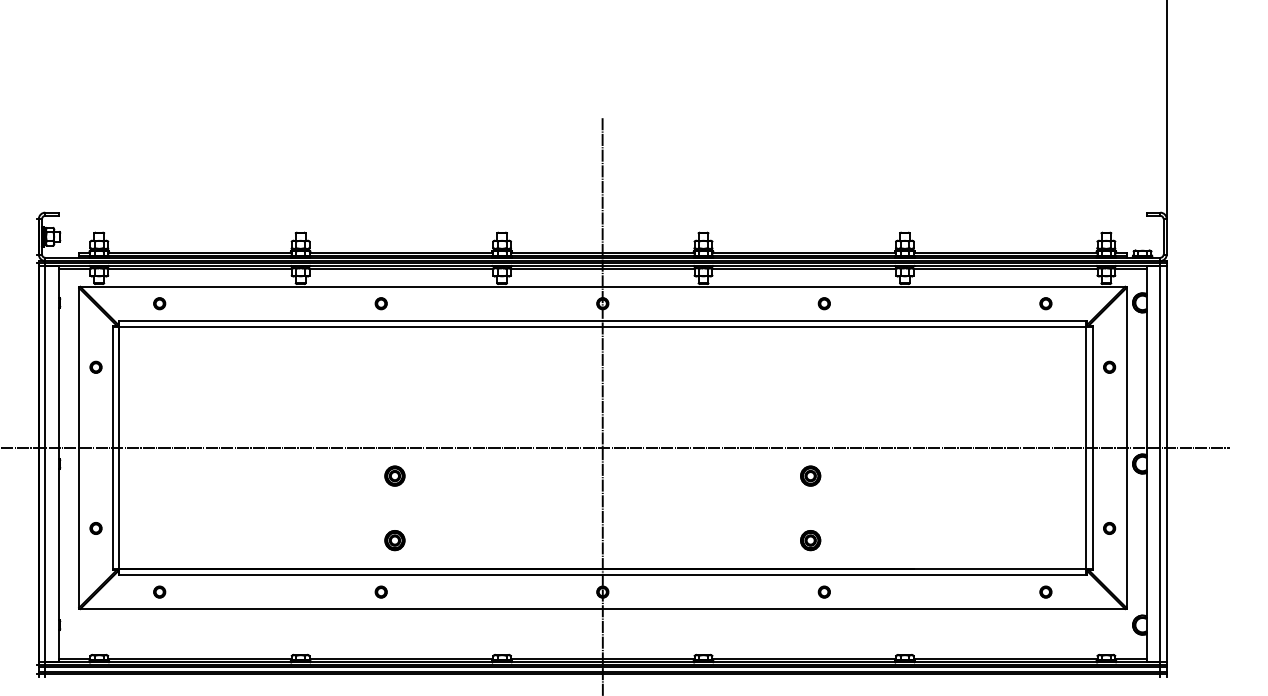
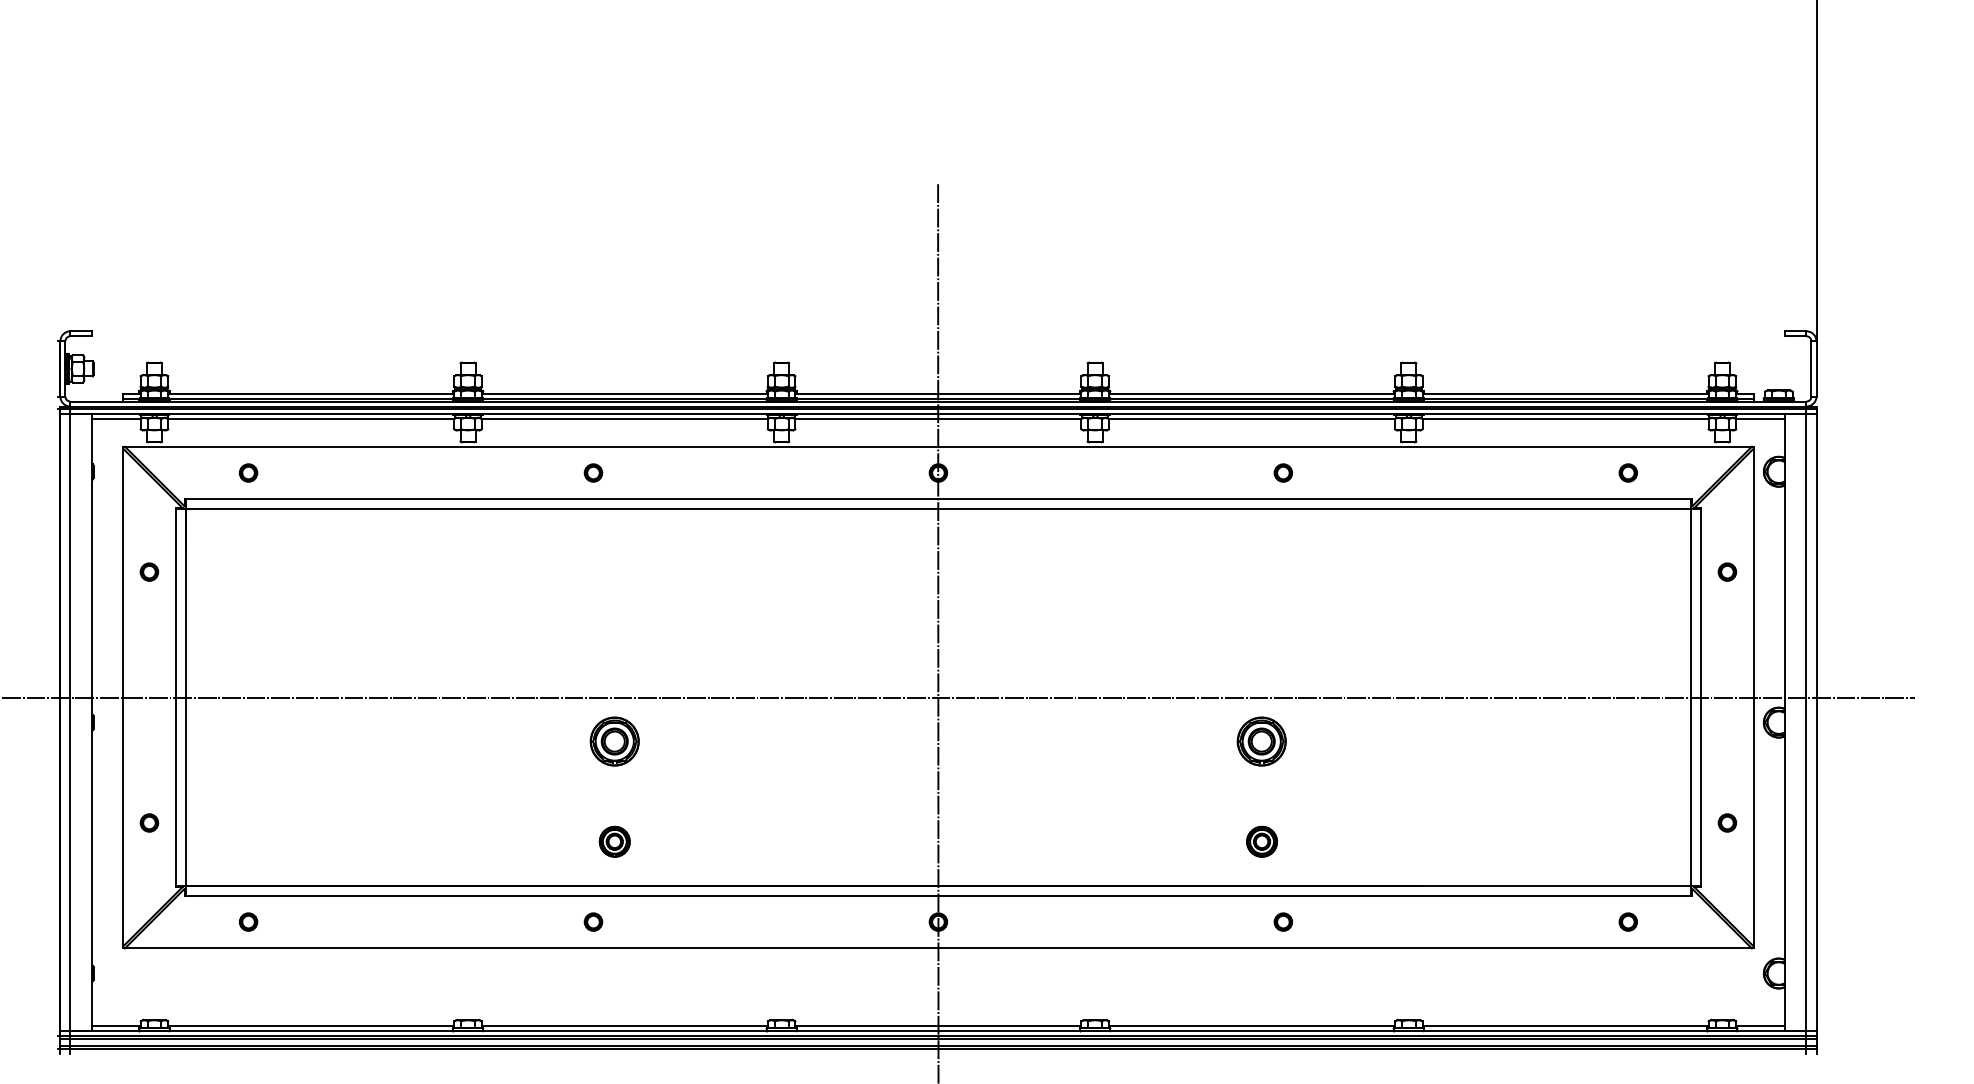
part: (394, 475) -> (614, 740), size x1.6
part: (810, 475) -> (1261, 740), size x1.6

